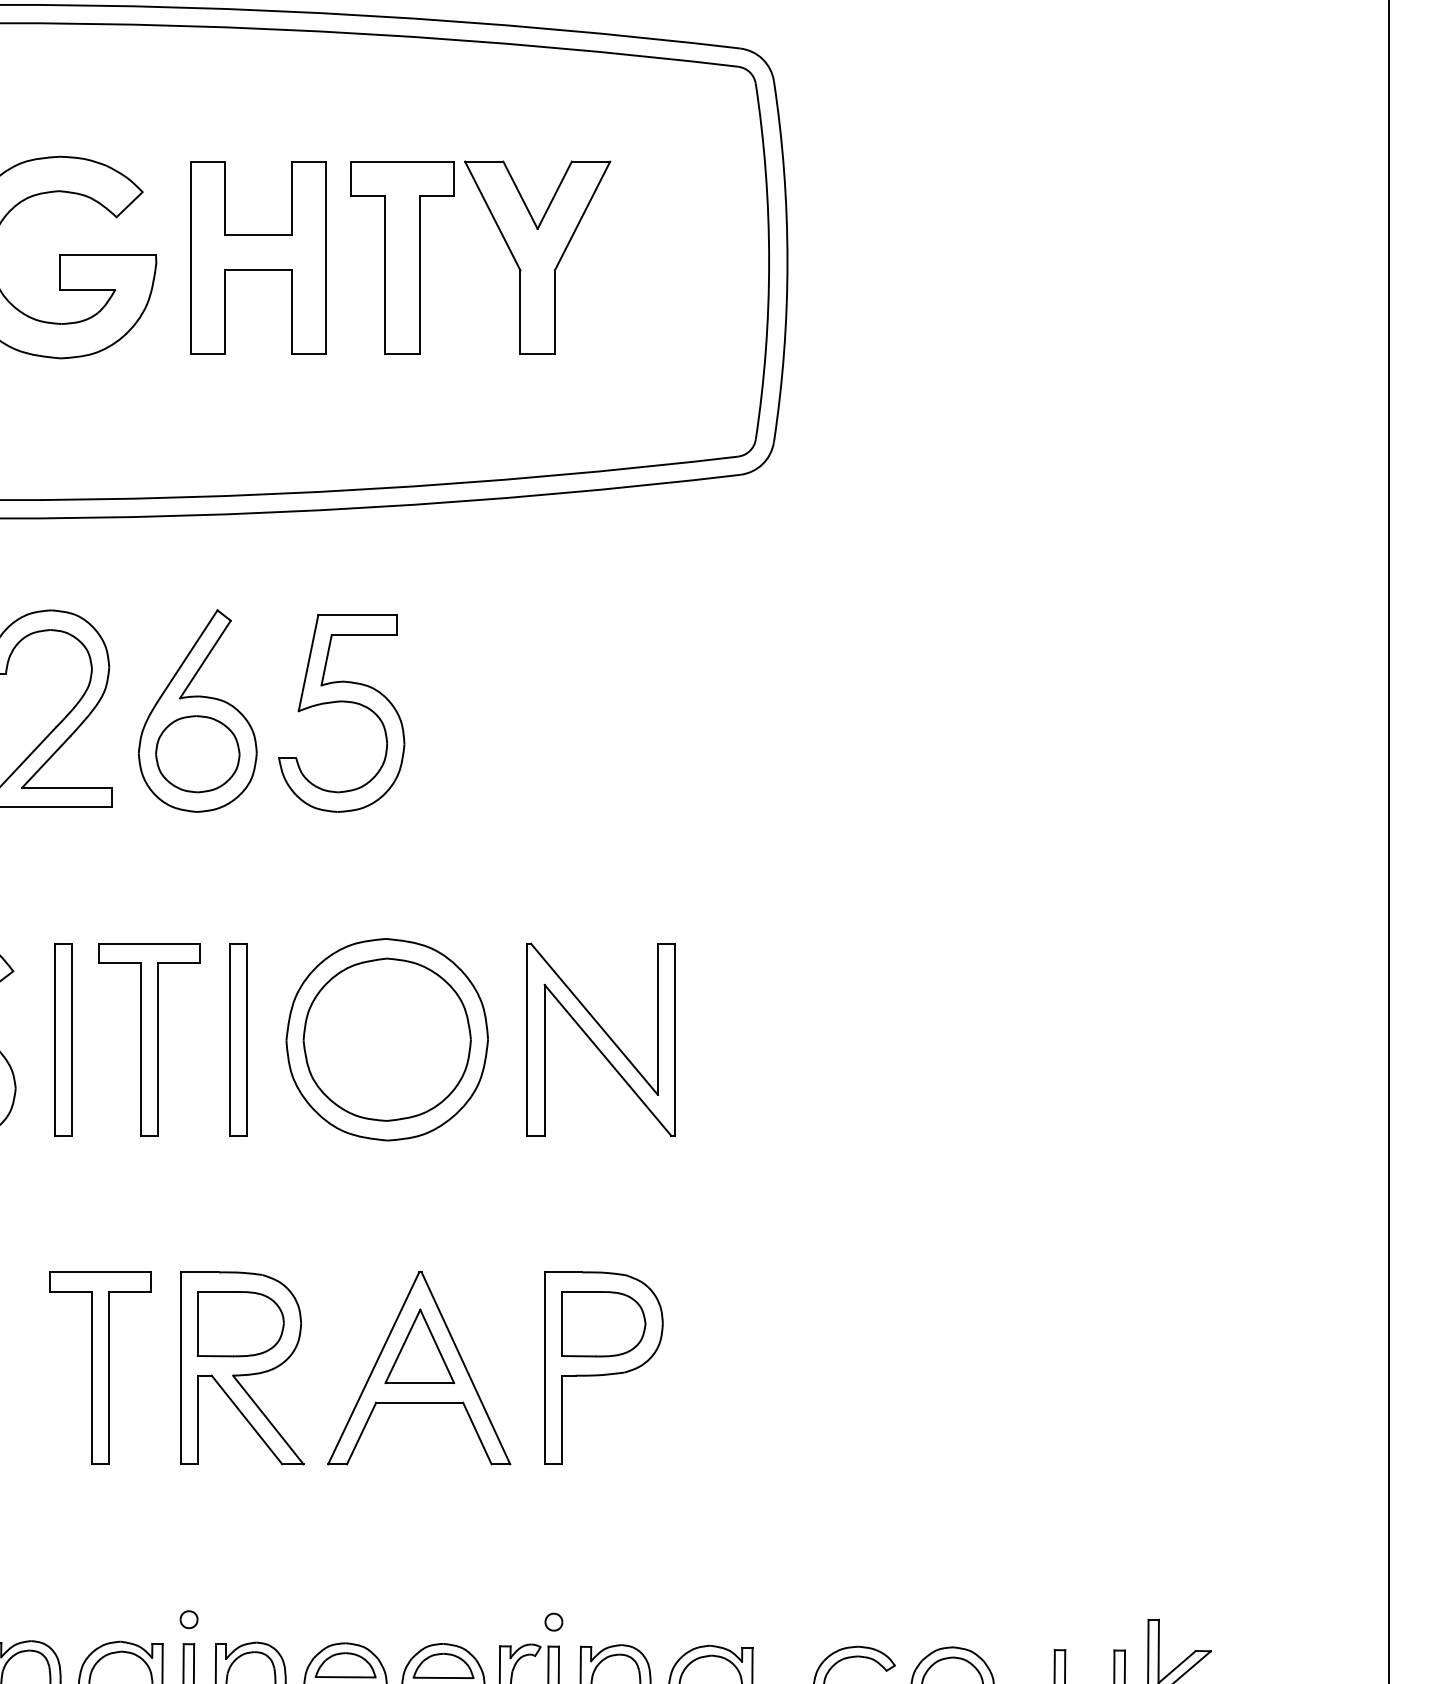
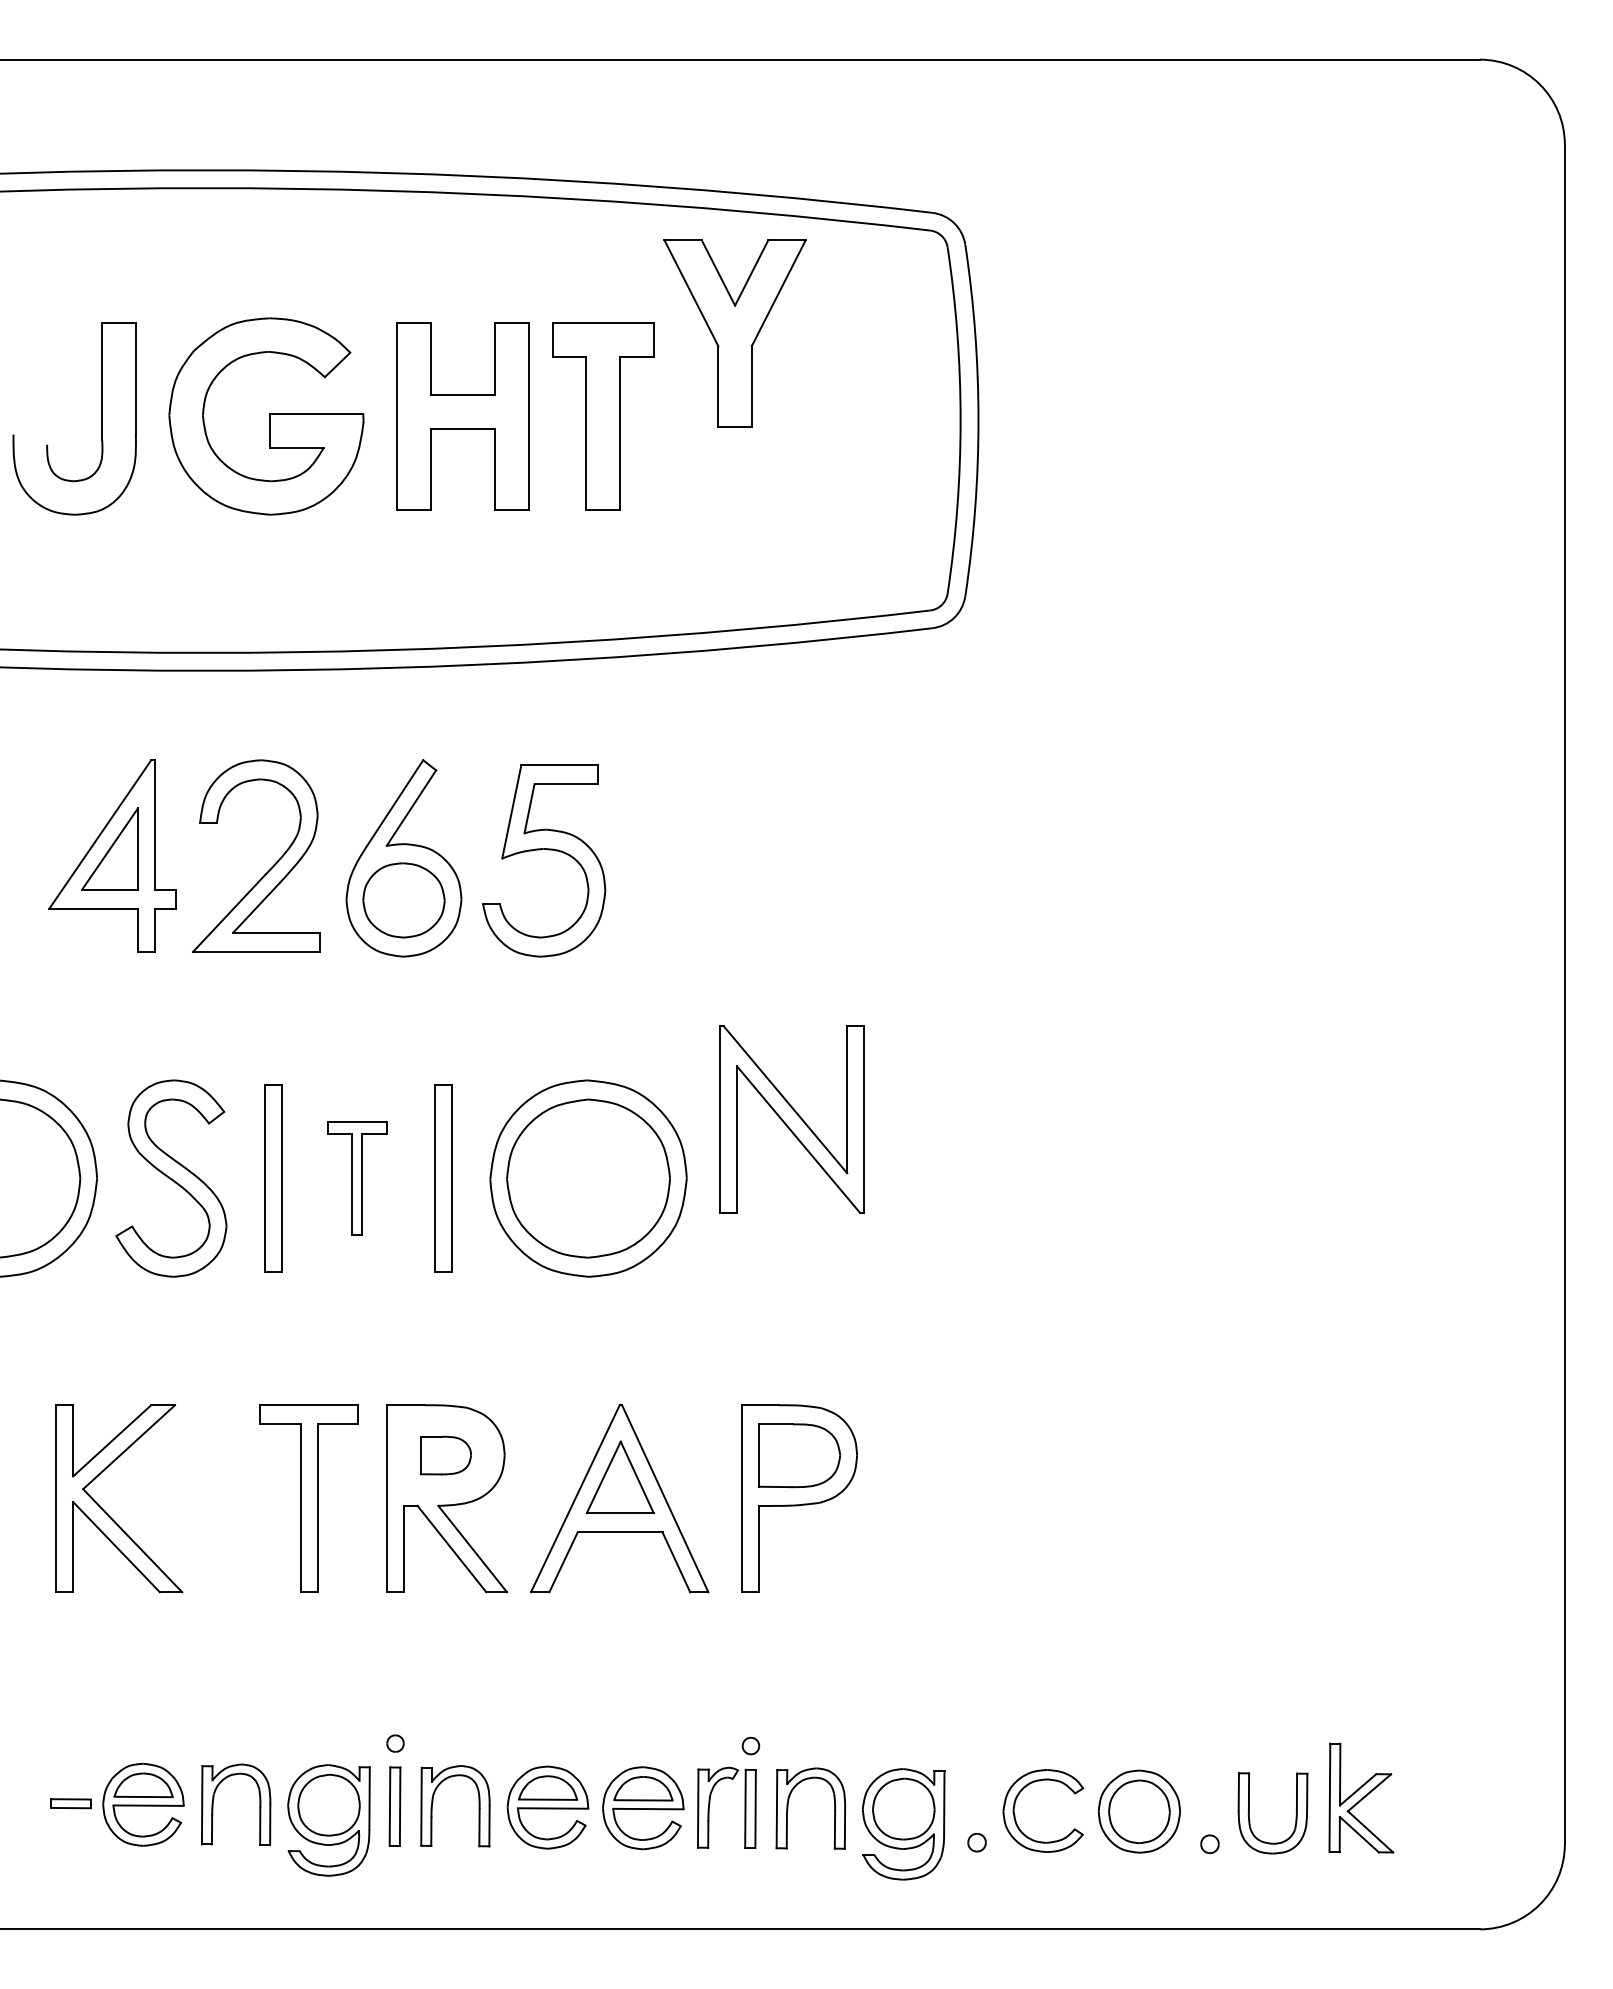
part: (537, 257) -> (734, 333), moved
part: (149, 1039) -> (356, 1178), size x0.6
part: (600, 1039) -> (791, 1119), moved
part: (240, 1323) -> (445, 1455), size x0.6

